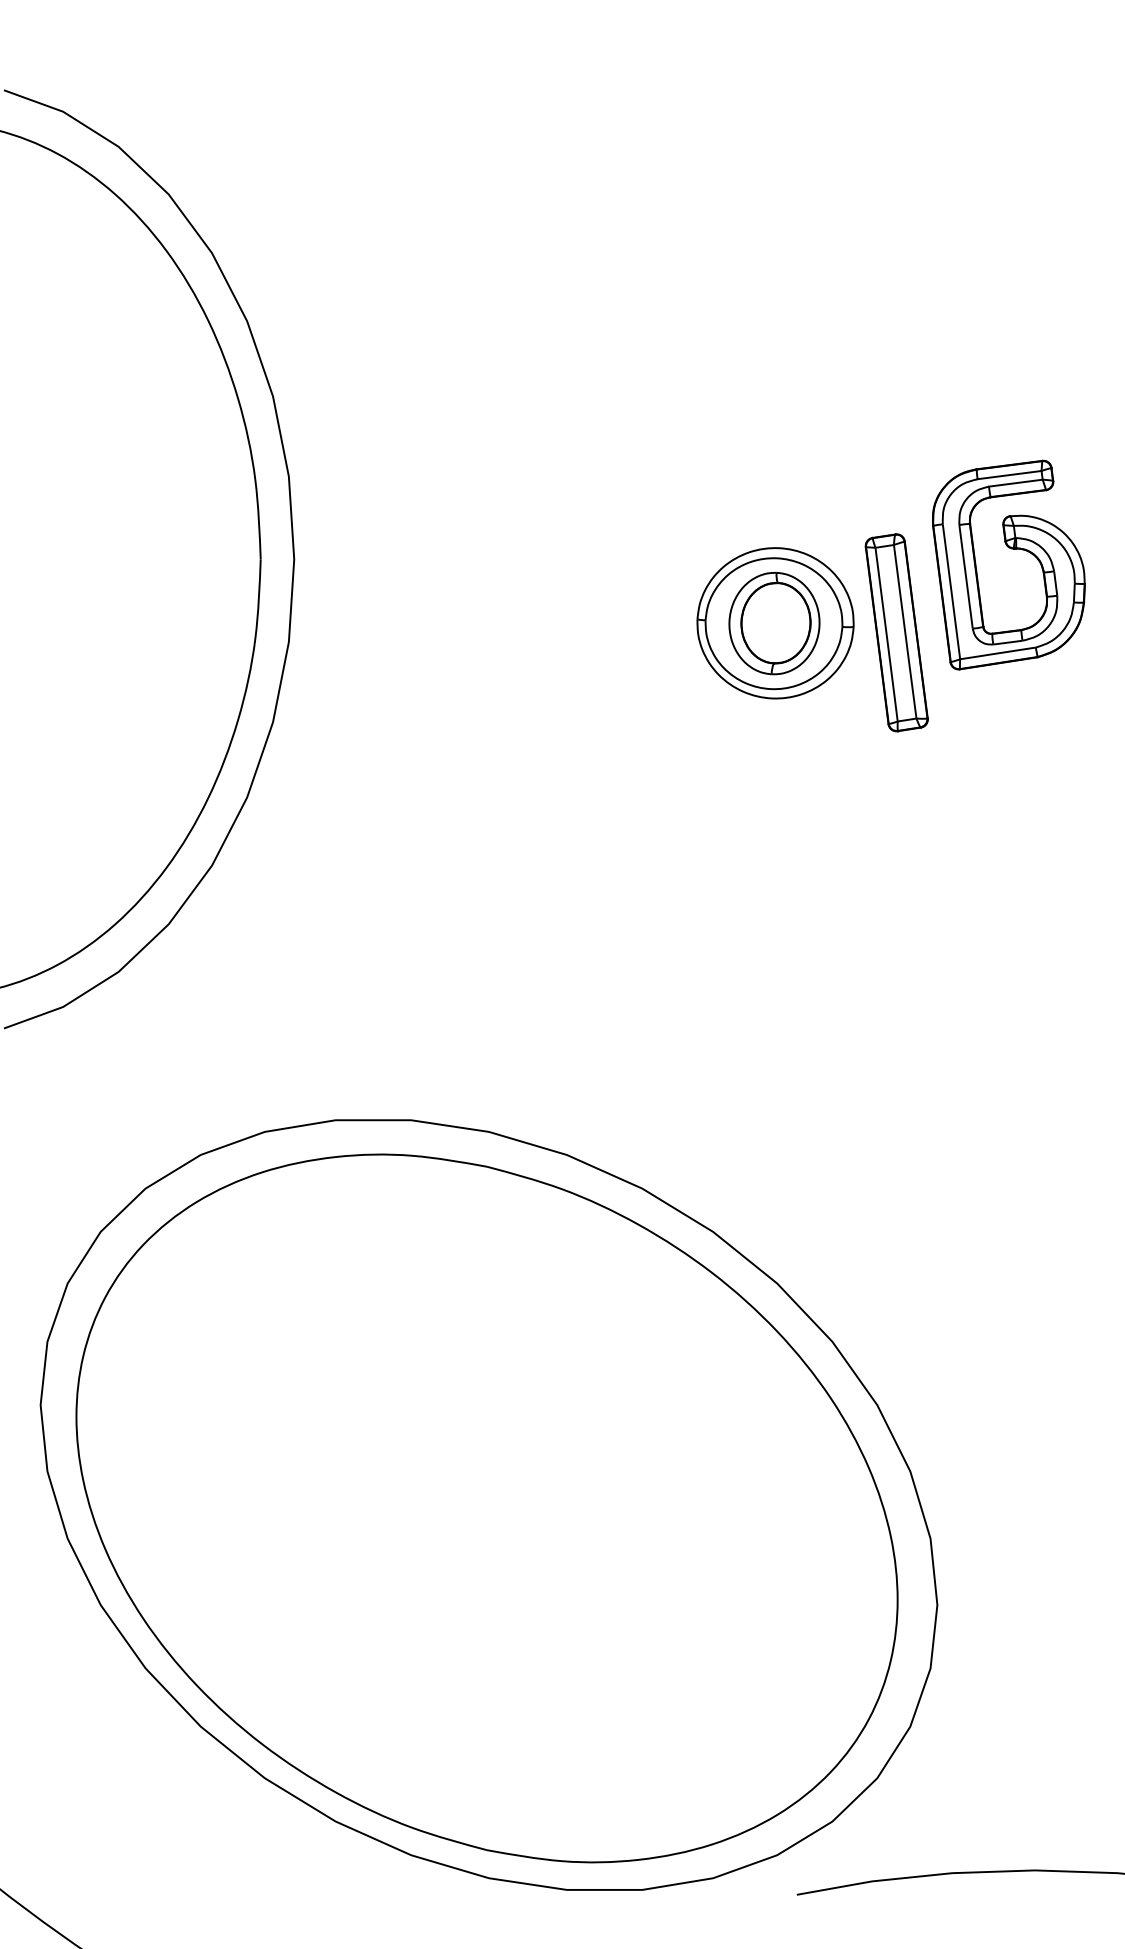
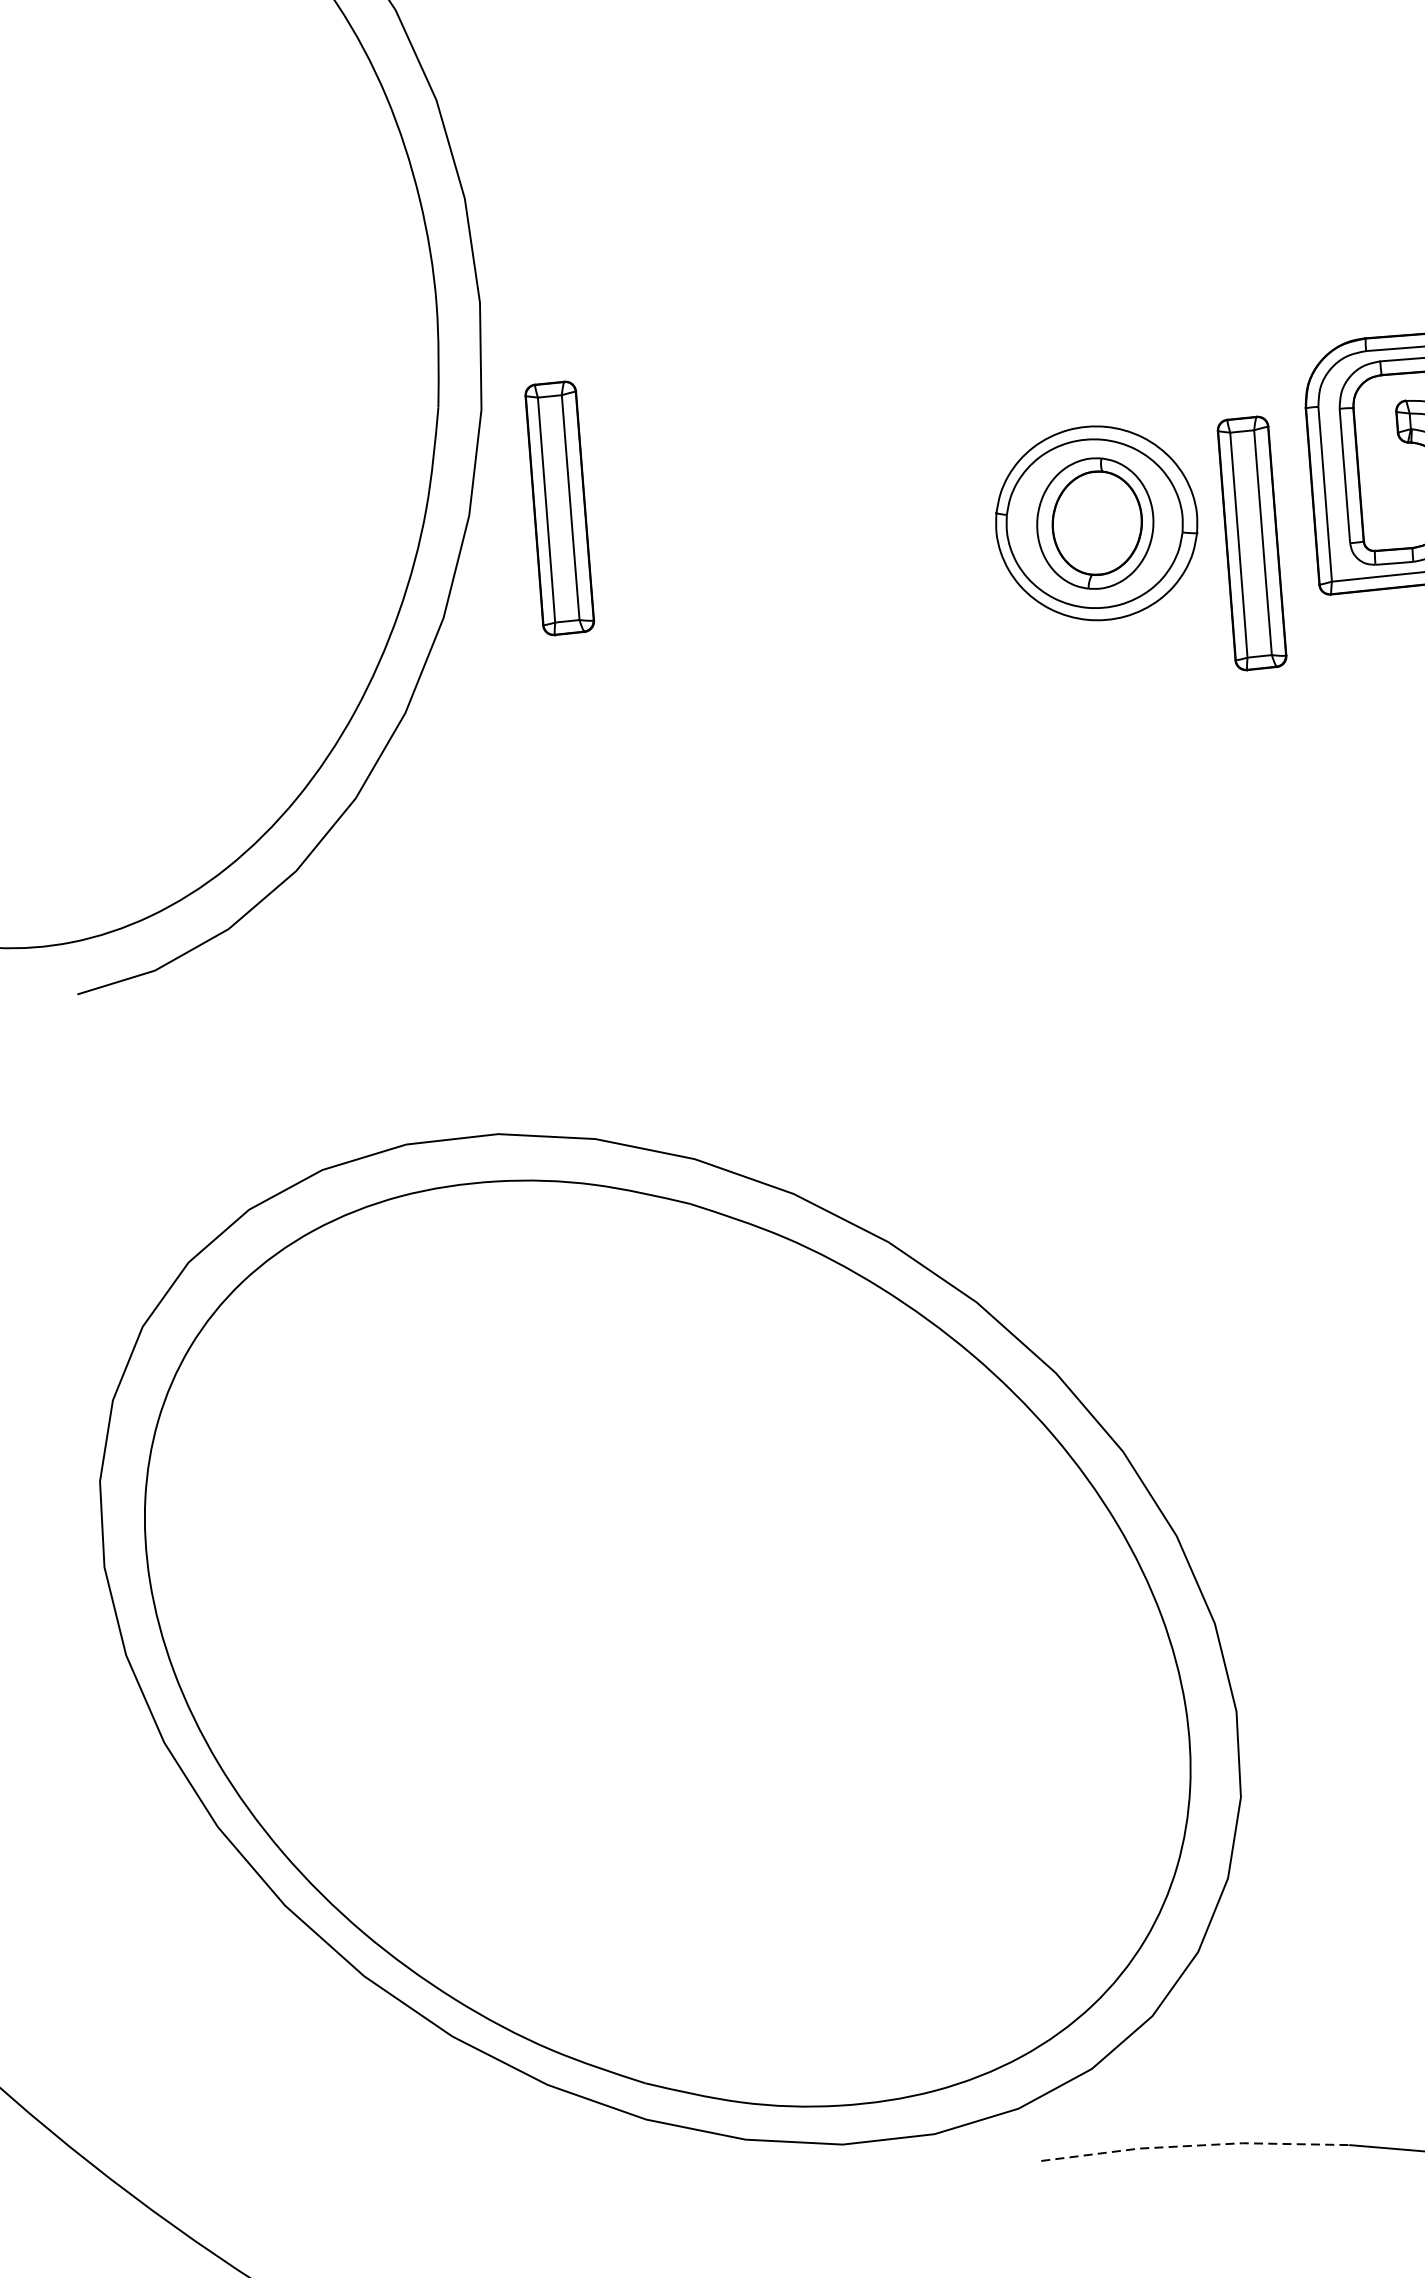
part: (358, 632) -> (559, 507), added
line: (915, 1876) -> (1195, 2145), solid -> dashed

